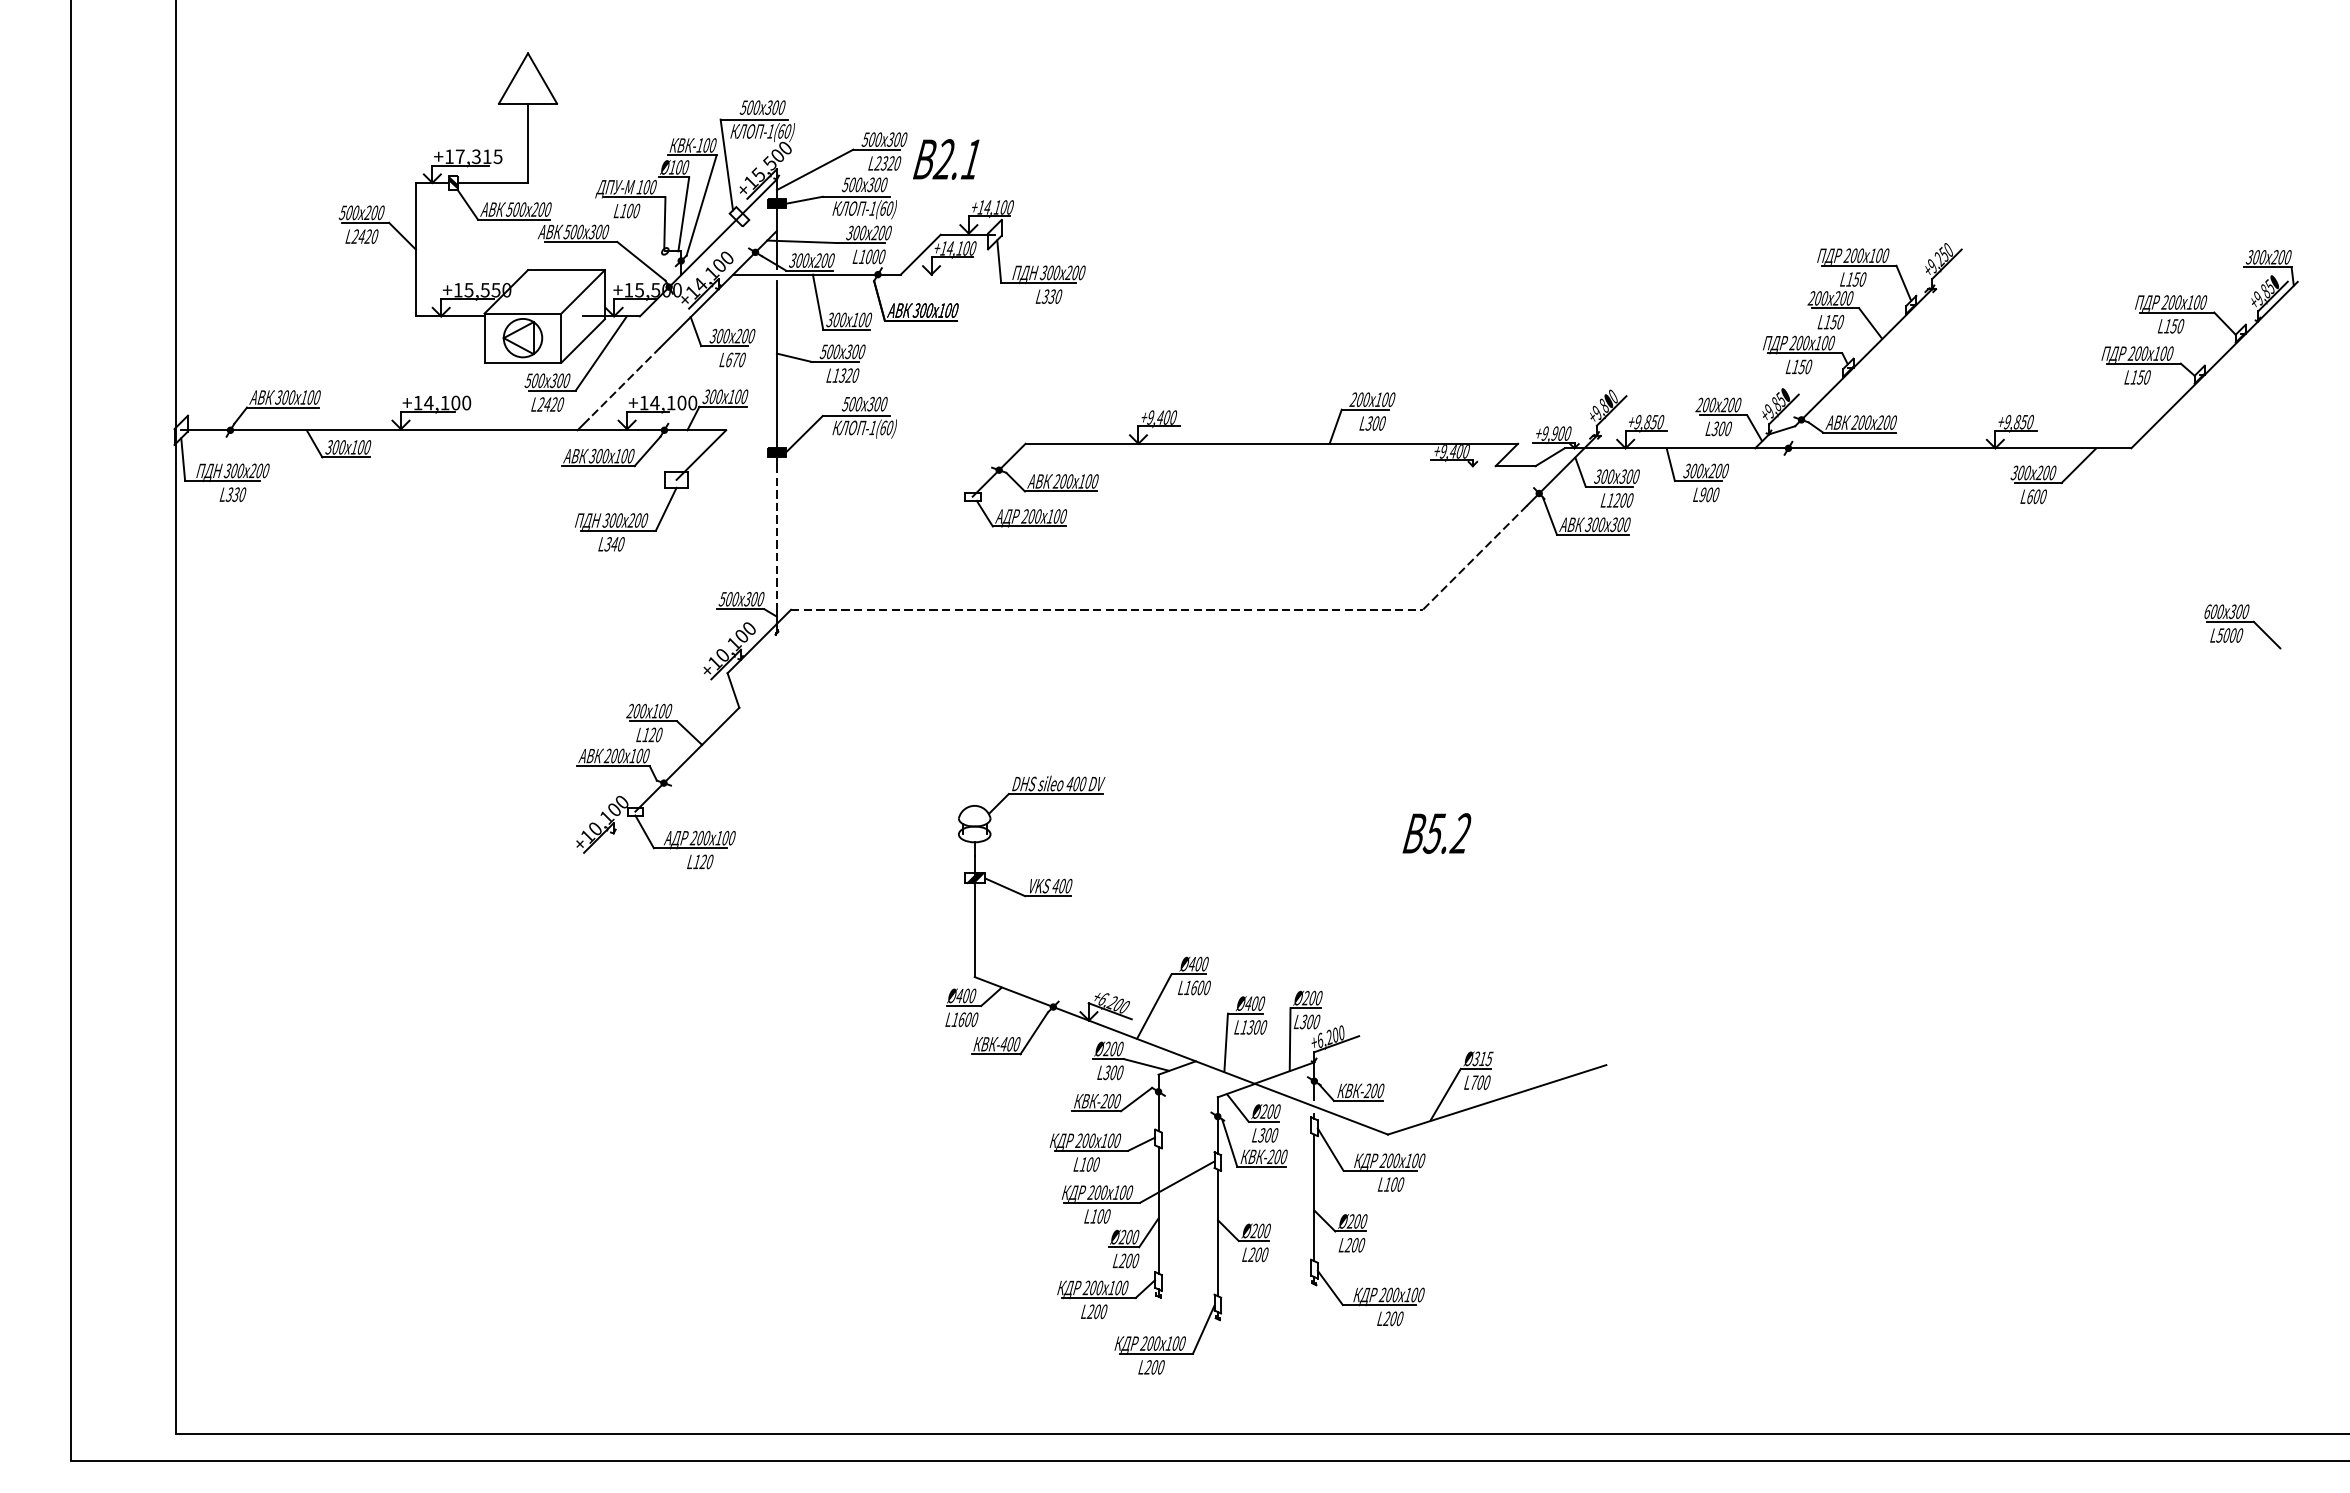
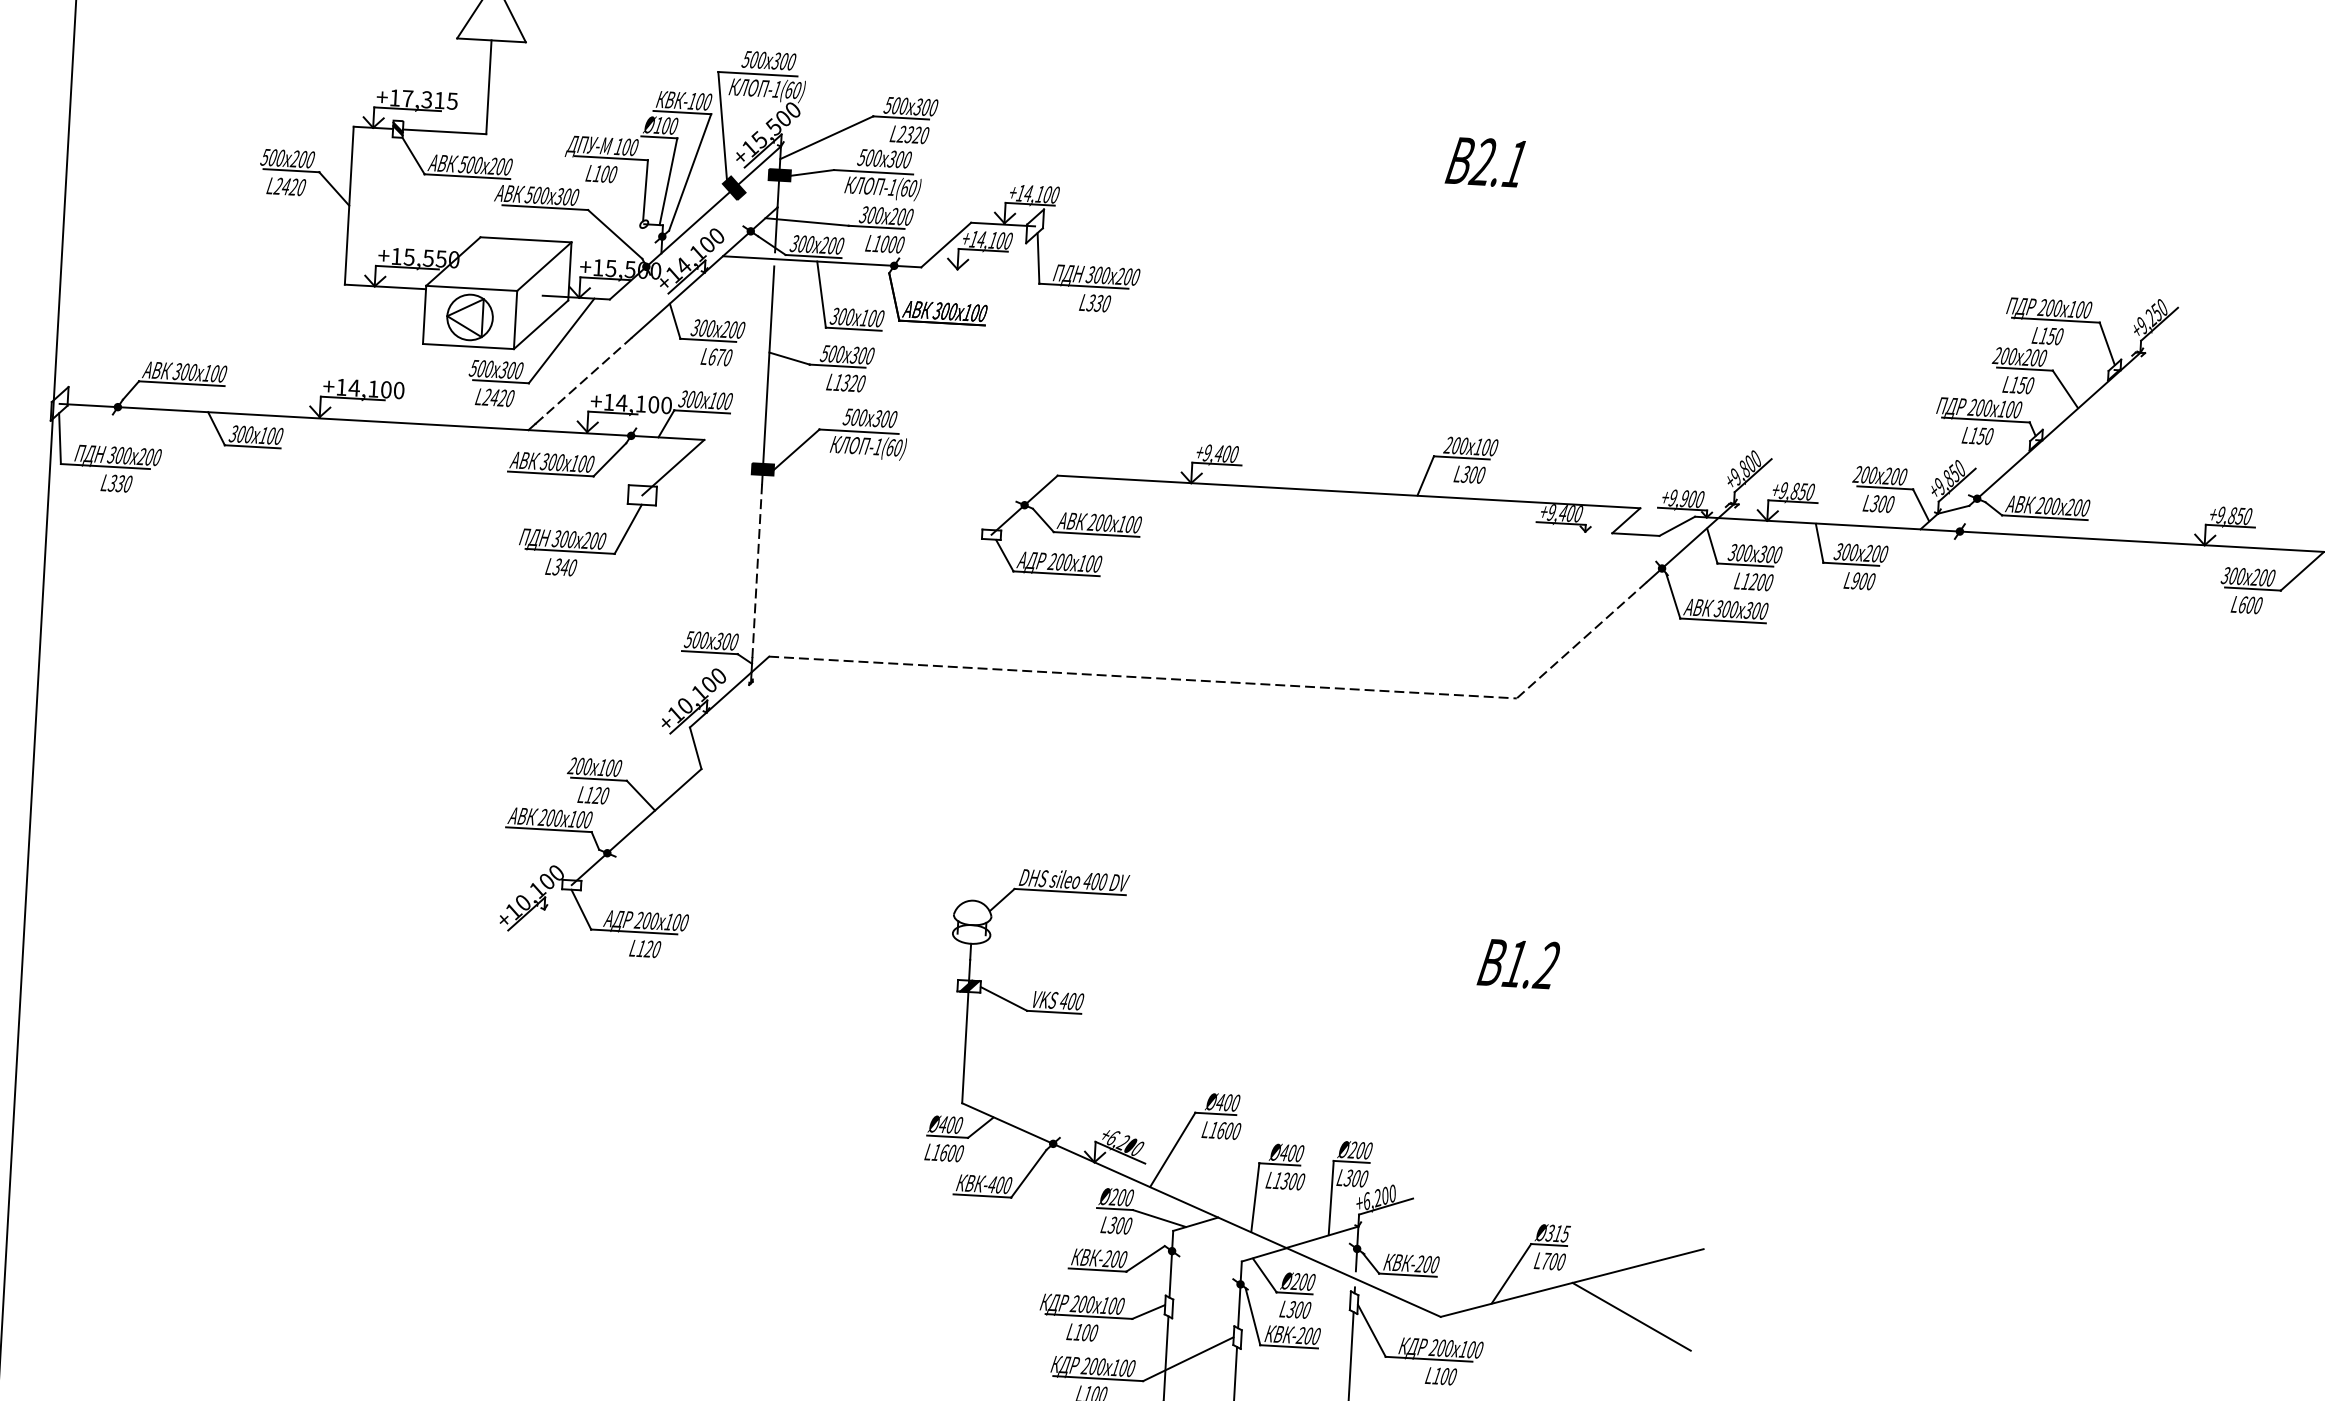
text: (946, 159) -> (1485, 162), moved
fill: (739, 216) -> (734, 187), added
text: (1433, 833) -> (1514, 963), 5.2 -> 1.2
line: (1548, 1125) -> (1631, 1316), added

